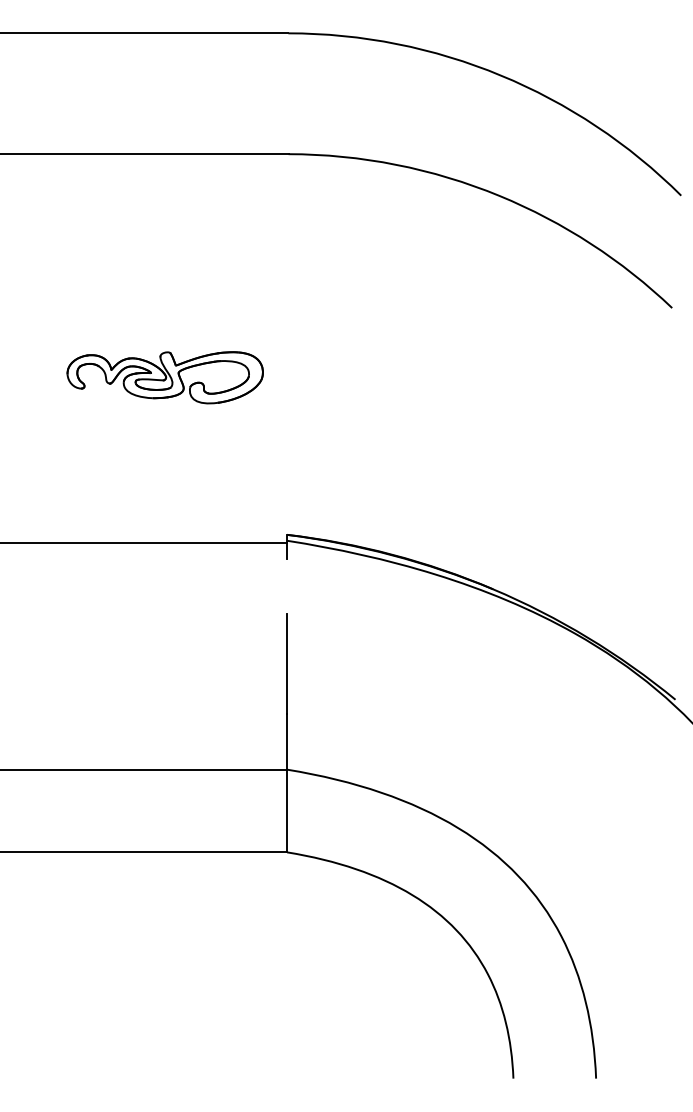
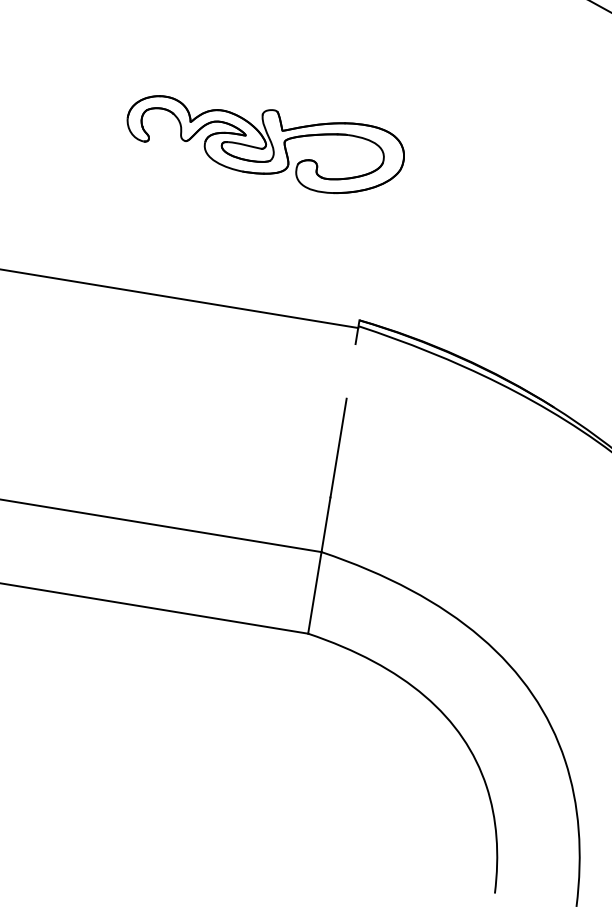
part: (164, 377) -> (263, 145), size x1.43

